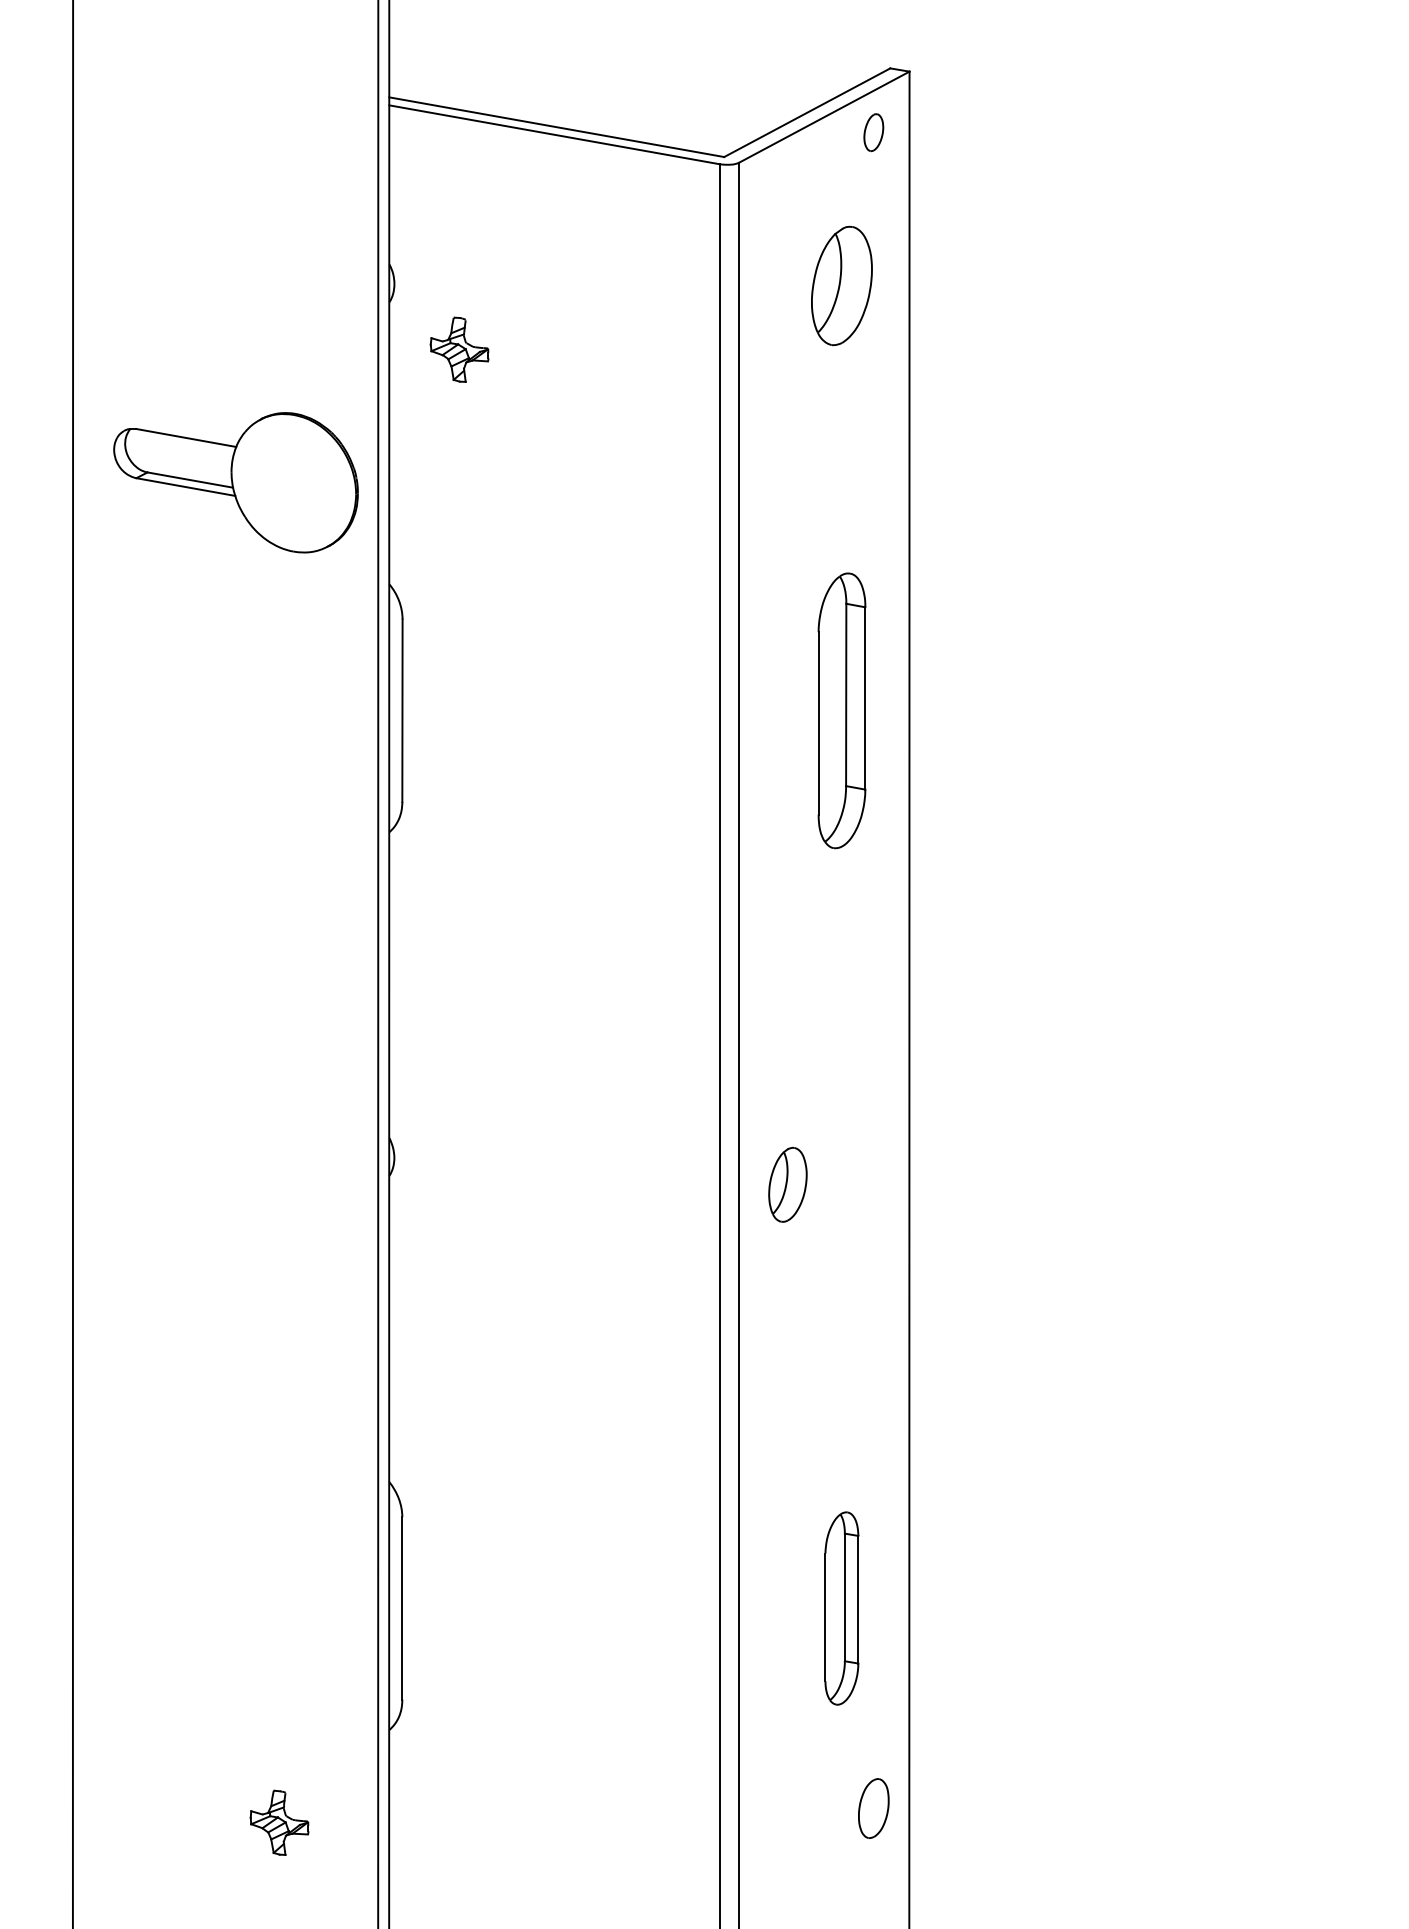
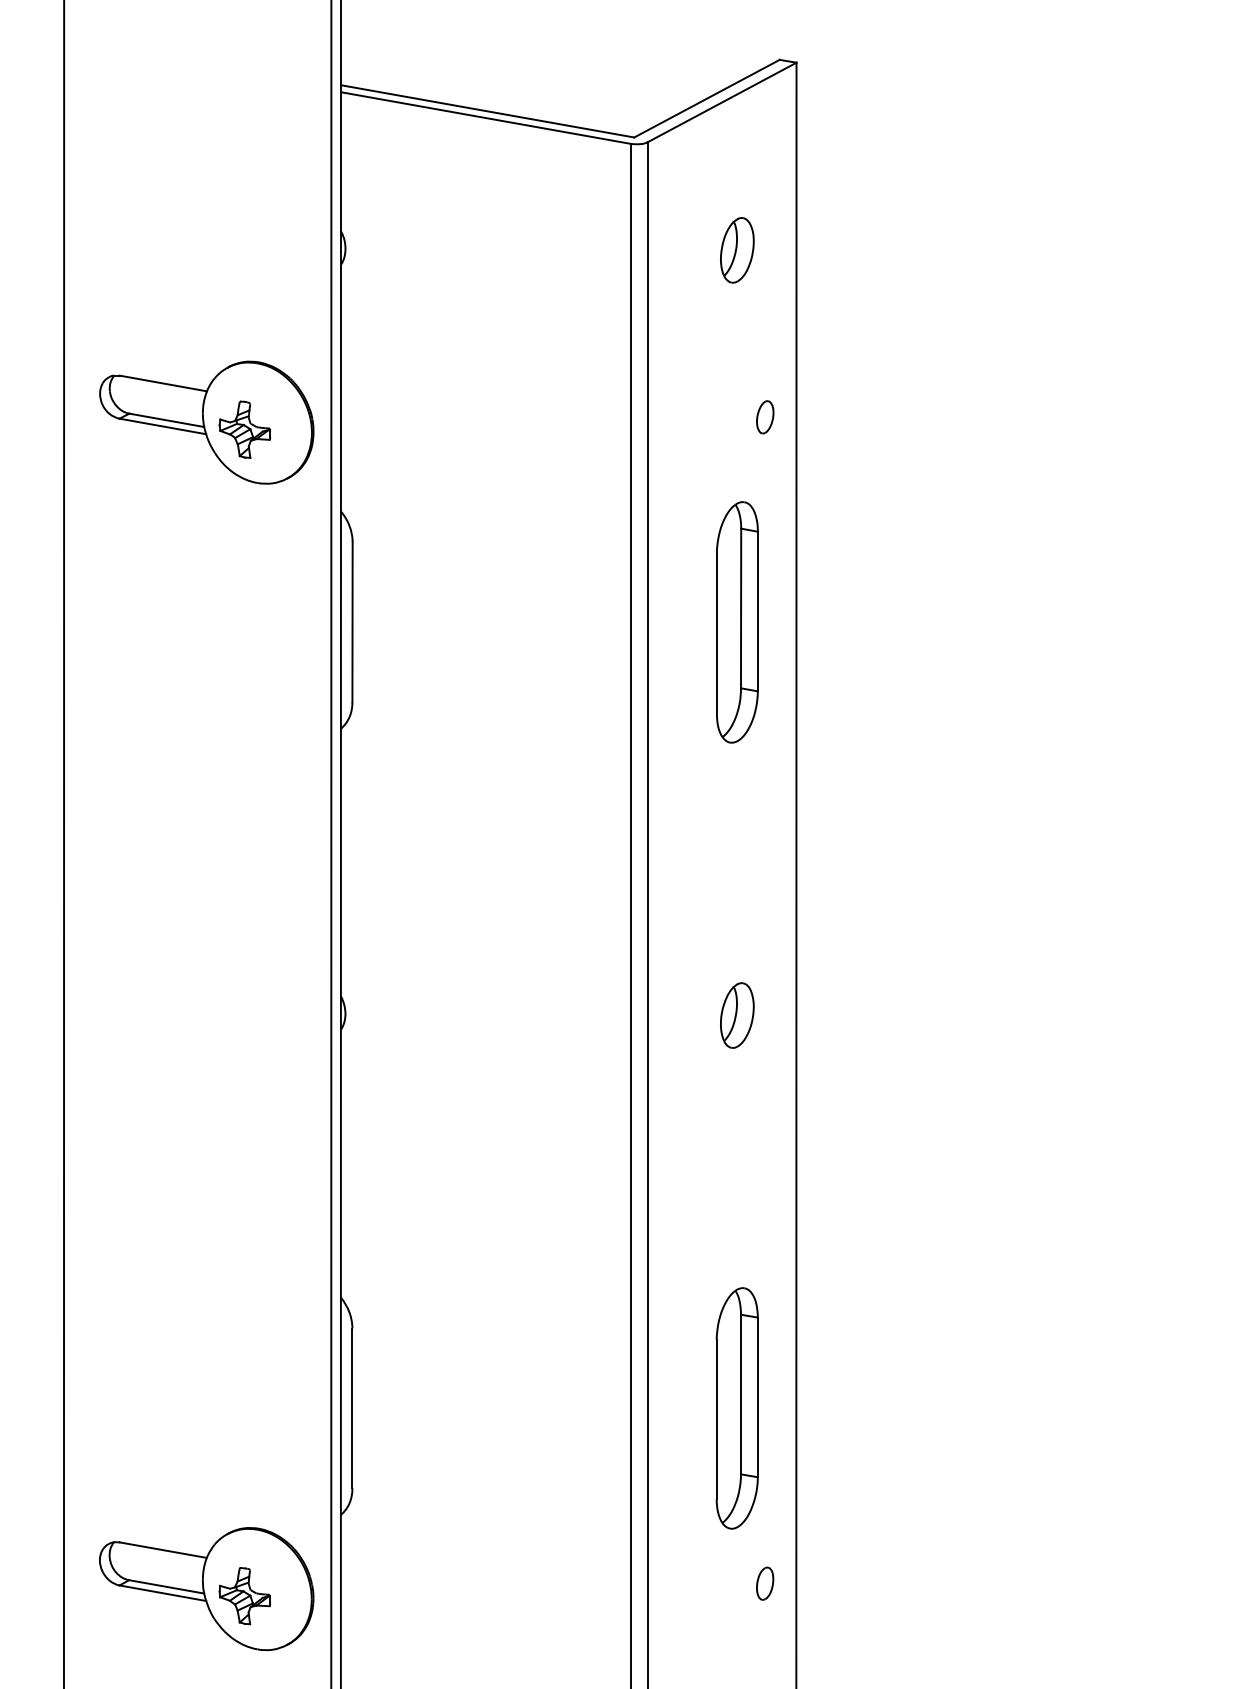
part: (873, 132) -> (764, 417), moved
part: (841, 285) -> (736, 249), size x0.62
part: (459, 349) -> (244, 429), moved
part: (787, 1184) -> (736, 1015), moved
part: (841, 1608) -> (736, 1408), size x1.43
part: (873, 1808) -> (764, 1583), size x0.62
part: (235, 1814) -> (206, 1588), added

